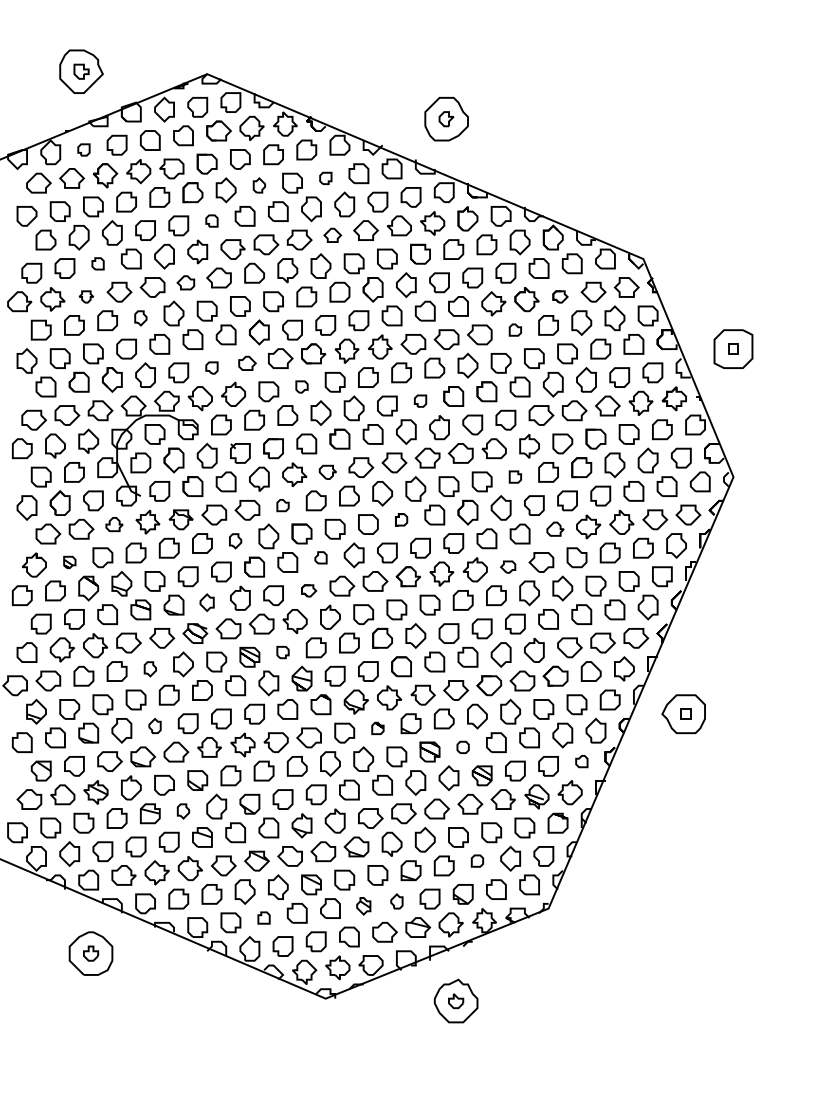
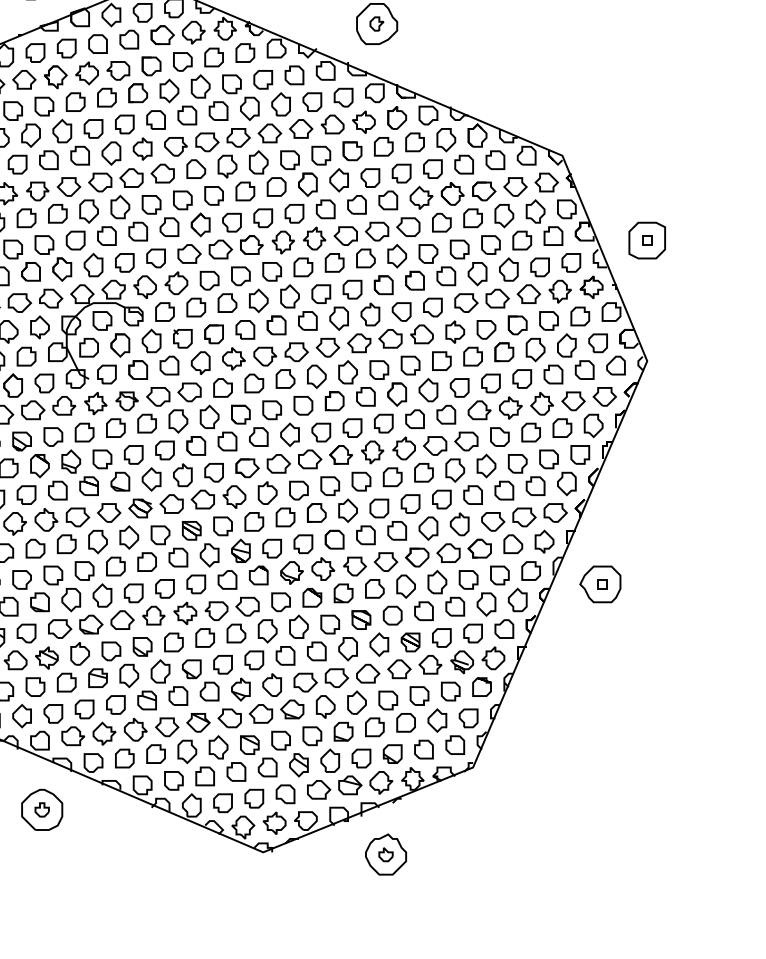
part: (83, 149) -> (35, 52), size x1.67
part: (325, 178) -> (263, 79), size x1.67
part: (259, 185) -> (200, 86), size x1.67
part: (211, 220) -> (155, 119), size x1.67
part: (332, 235) -> (269, 133), size x1.43
part: (97, 263) -> (48, 159), size x1.67
part: (185, 282) -> (131, 177), size x1.43
part: (86, 296) -> (37, 191), size x1.67
part: (560, 296) -> (484, 191), size x1.67
part: (140, 318) -> (88, 211), size x1.67
part: (515, 329) -> (441, 222), size x1.67
part: (247, 363) -> (189, 254), size x1.43
part: (211, 367) -> (155, 257), size x1.67
part: (301, 386) -> (240, 275), size x1.67
part: (420, 400) -> (352, 288), size x1.67
part: (327, 472) -> (264, 356), size x1.43
part: (515, 476) -> (441, 360), size x1.67
part: (282, 505) -> (222, 387), size x1.67
part: (401, 519) -> (334, 401), size x1.67
part: (114, 524) -> (64, 405), size x1.43
part: (555, 528) -> (479, 409), size x1.43
part: (235, 541) -> (178, 421), size x1.67
part: (320, 557) -> (258, 436), size x1.67
part: (69, 562) -> (21, 441), size x1.67
part: (507, 566) -> (434, 445), size x1.67
part: (308, 590) -> (247, 467), size x1.67
part: (206, 602) -> (150, 479), size x1.43
part: (282, 652) -> (222, 526), size x1.67
part: (150, 669) -> (98, 542), size x1.67
part: (154, 725) -> (101, 595), size x1.67
part: (377, 728) -> (311, 597), size x1.67
part: (462, 747) -> (392, 615), size x1.67
part: (581, 761) -> (504, 628), size x1.67
part: (183, 811) -> (129, 676), size x1.67
part: (477, 860) -> (406, 722), size x1.67
part: (396, 901) -> (329, 760), size x1.67
part: (363, 906) -> (298, 765), size x1.43
part: (263, 917) -> (204, 775), size x1.67

